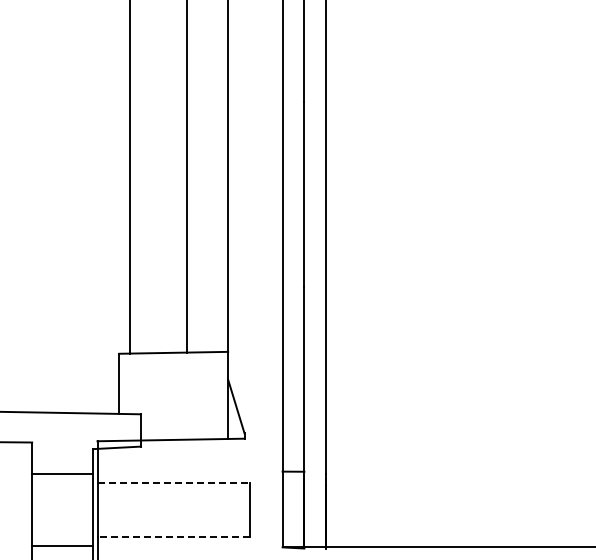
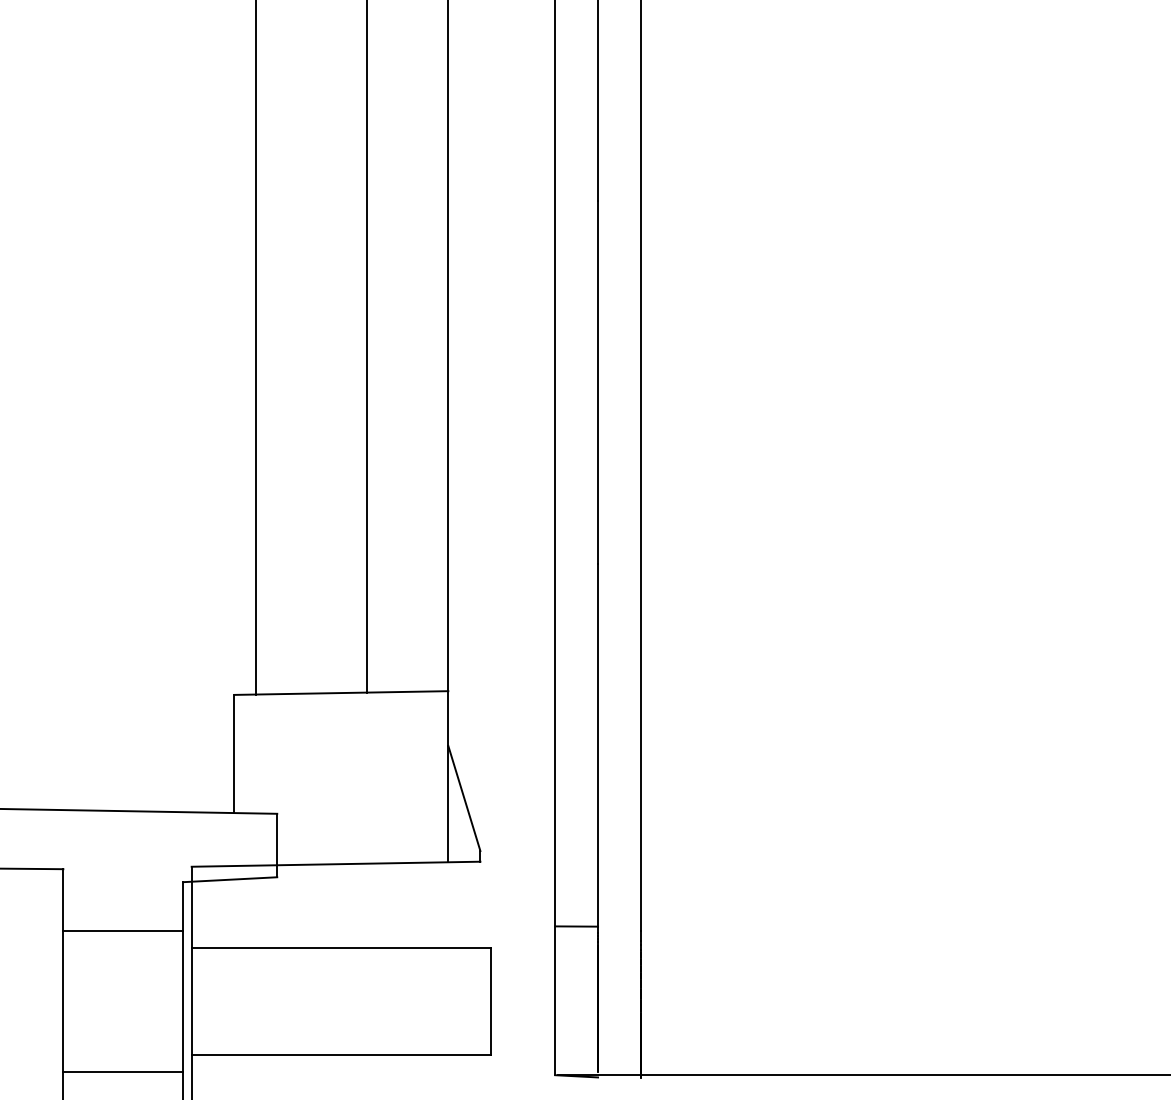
line: (174, 482) -> (342, 947), dashed -> solid
line: (173, 536) -> (340, 1053), dashed -> solid

